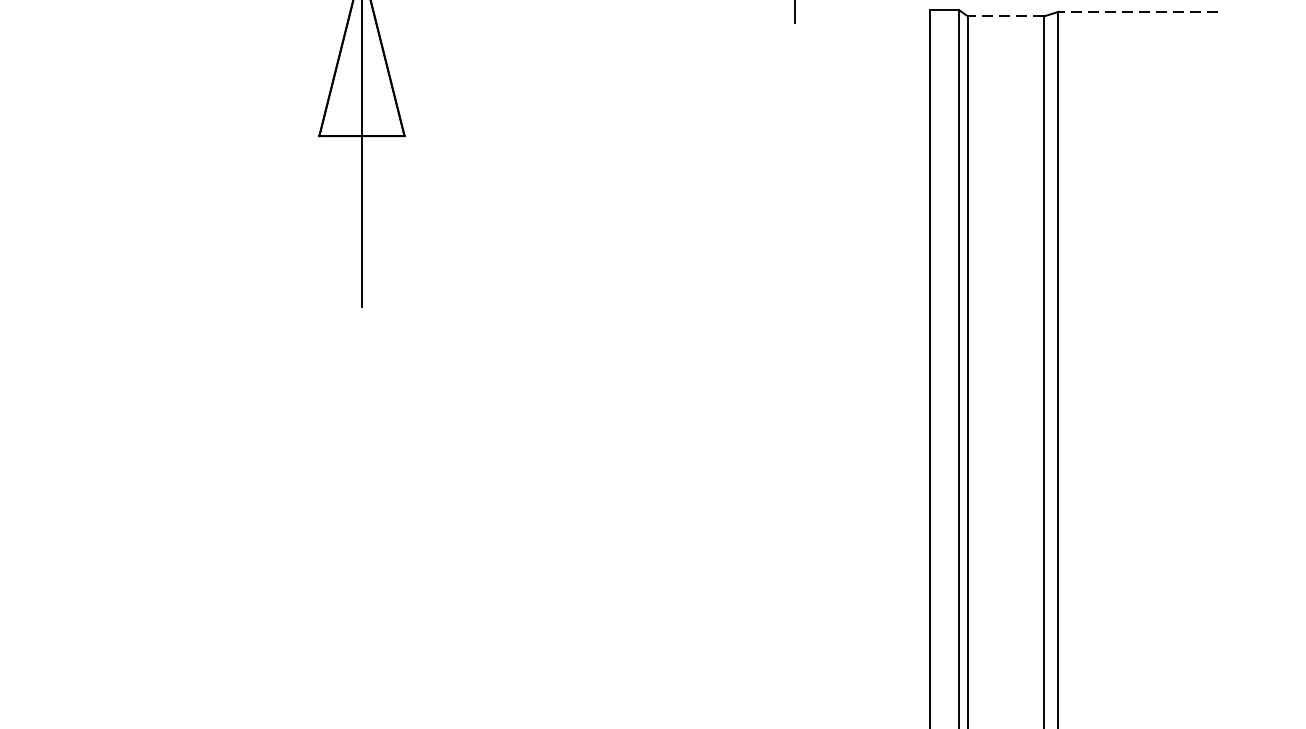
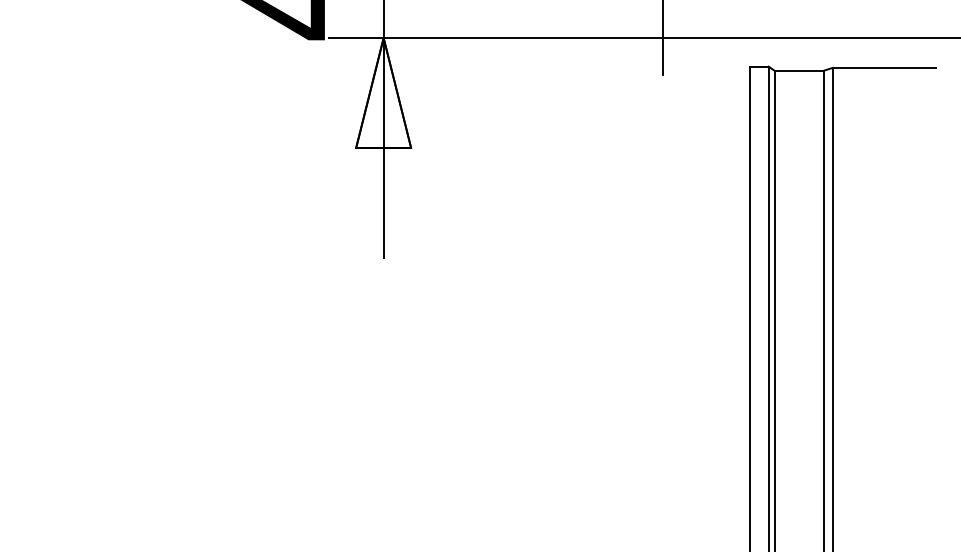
line: (1136, 11) -> (883, 67), dashed -> solid
line: (1006, 15) -> (799, 70), dashed -> solid

